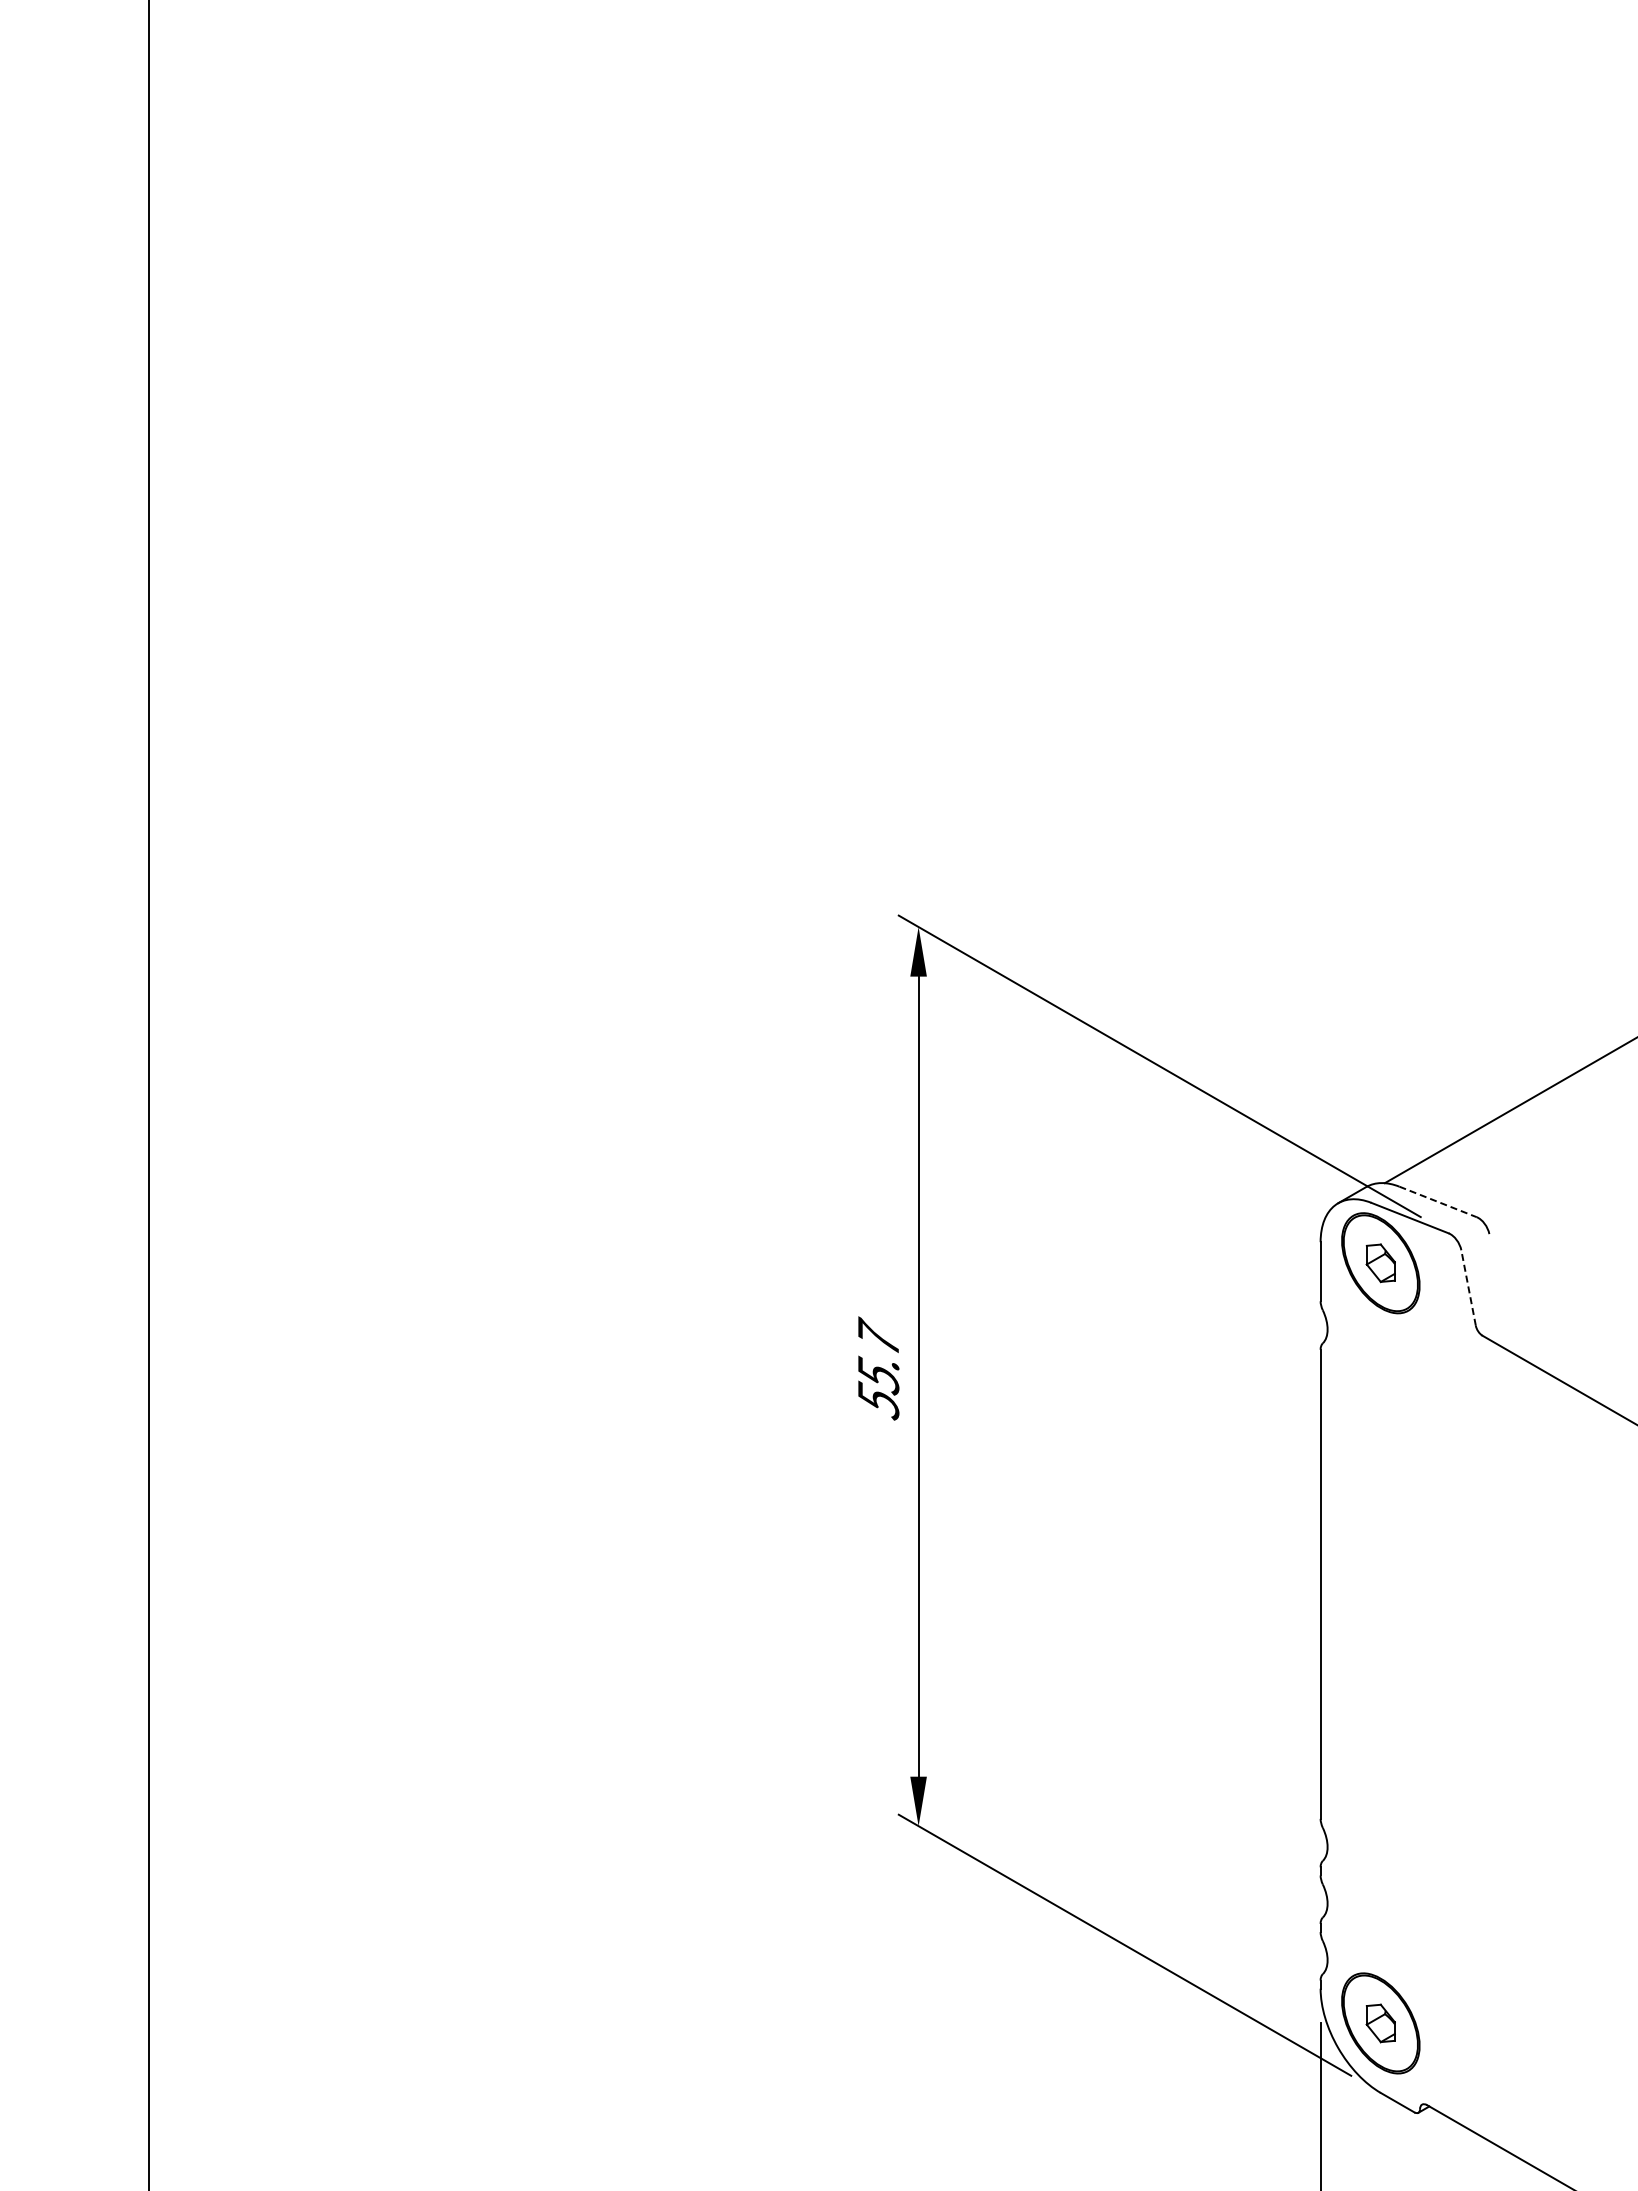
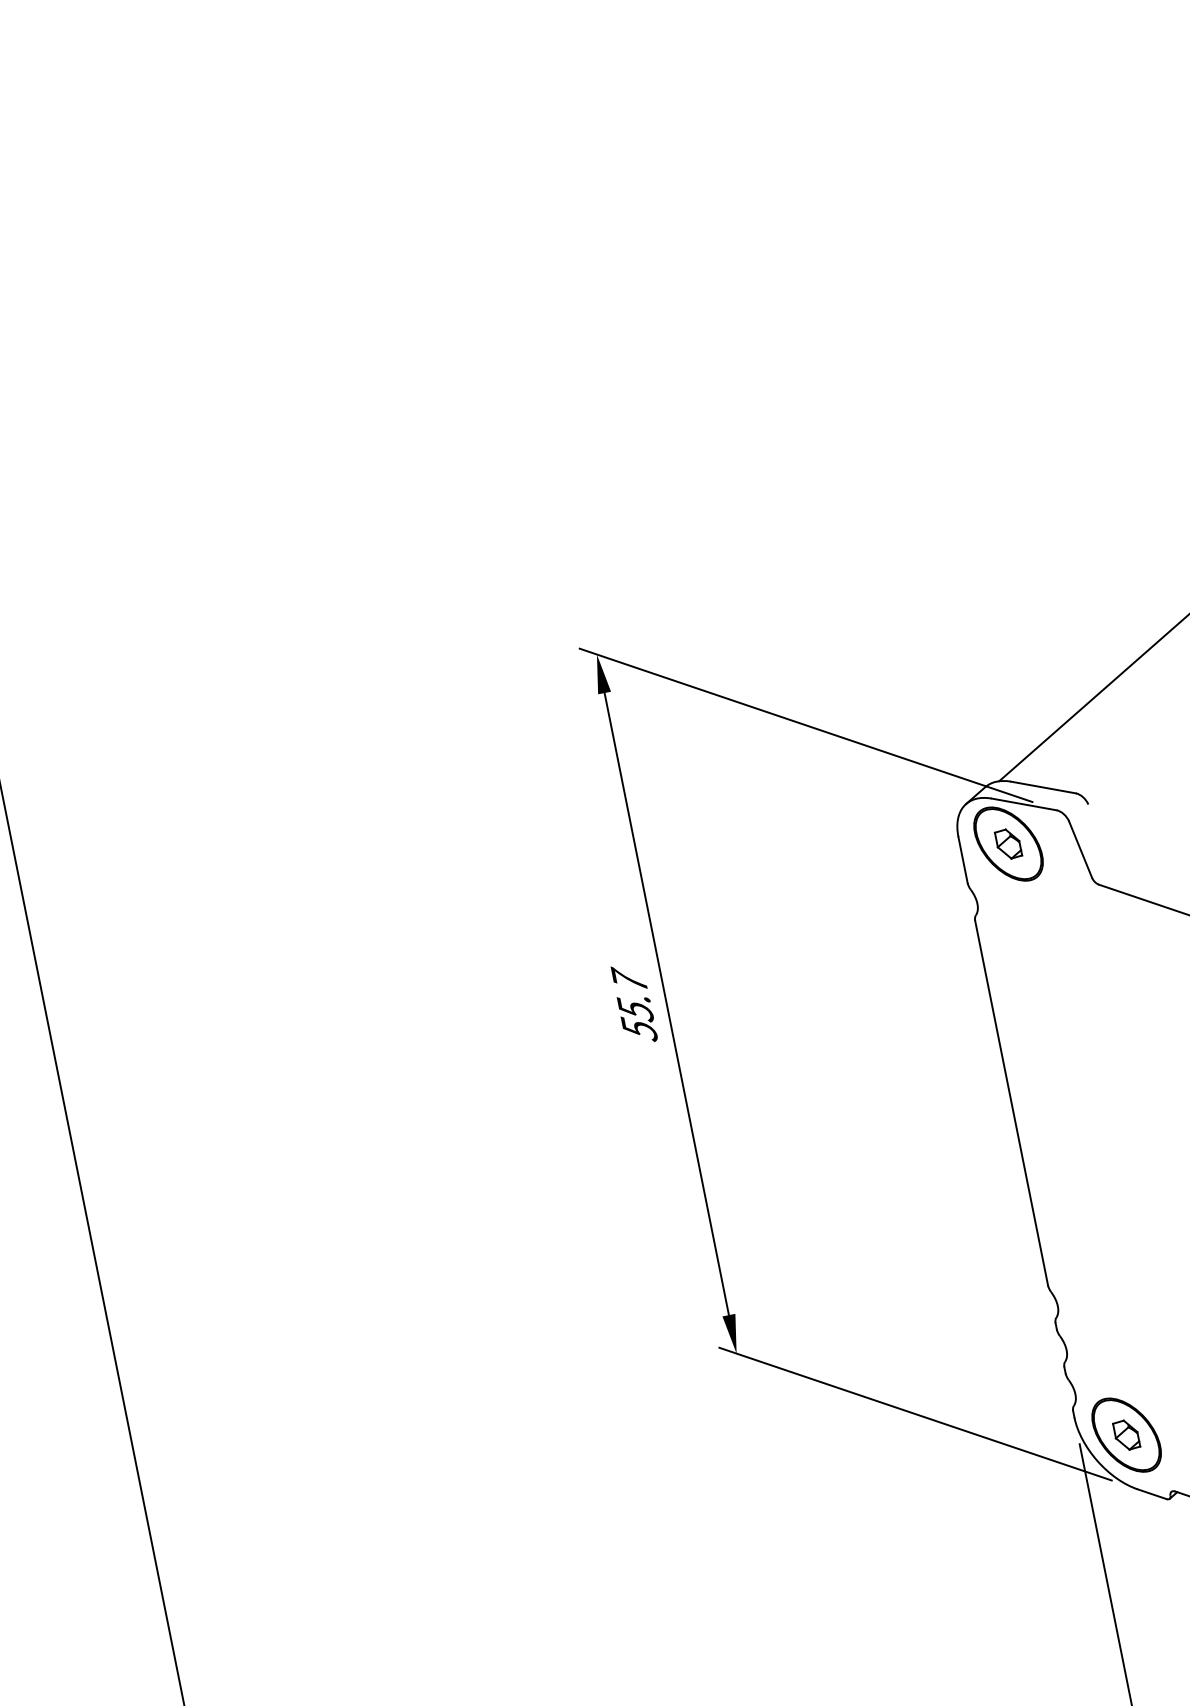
line: (1438, 1201) -> (1043, 787), dashed -> solid
line: (1468, 1287) -> (1080, 849), dashed -> solid

